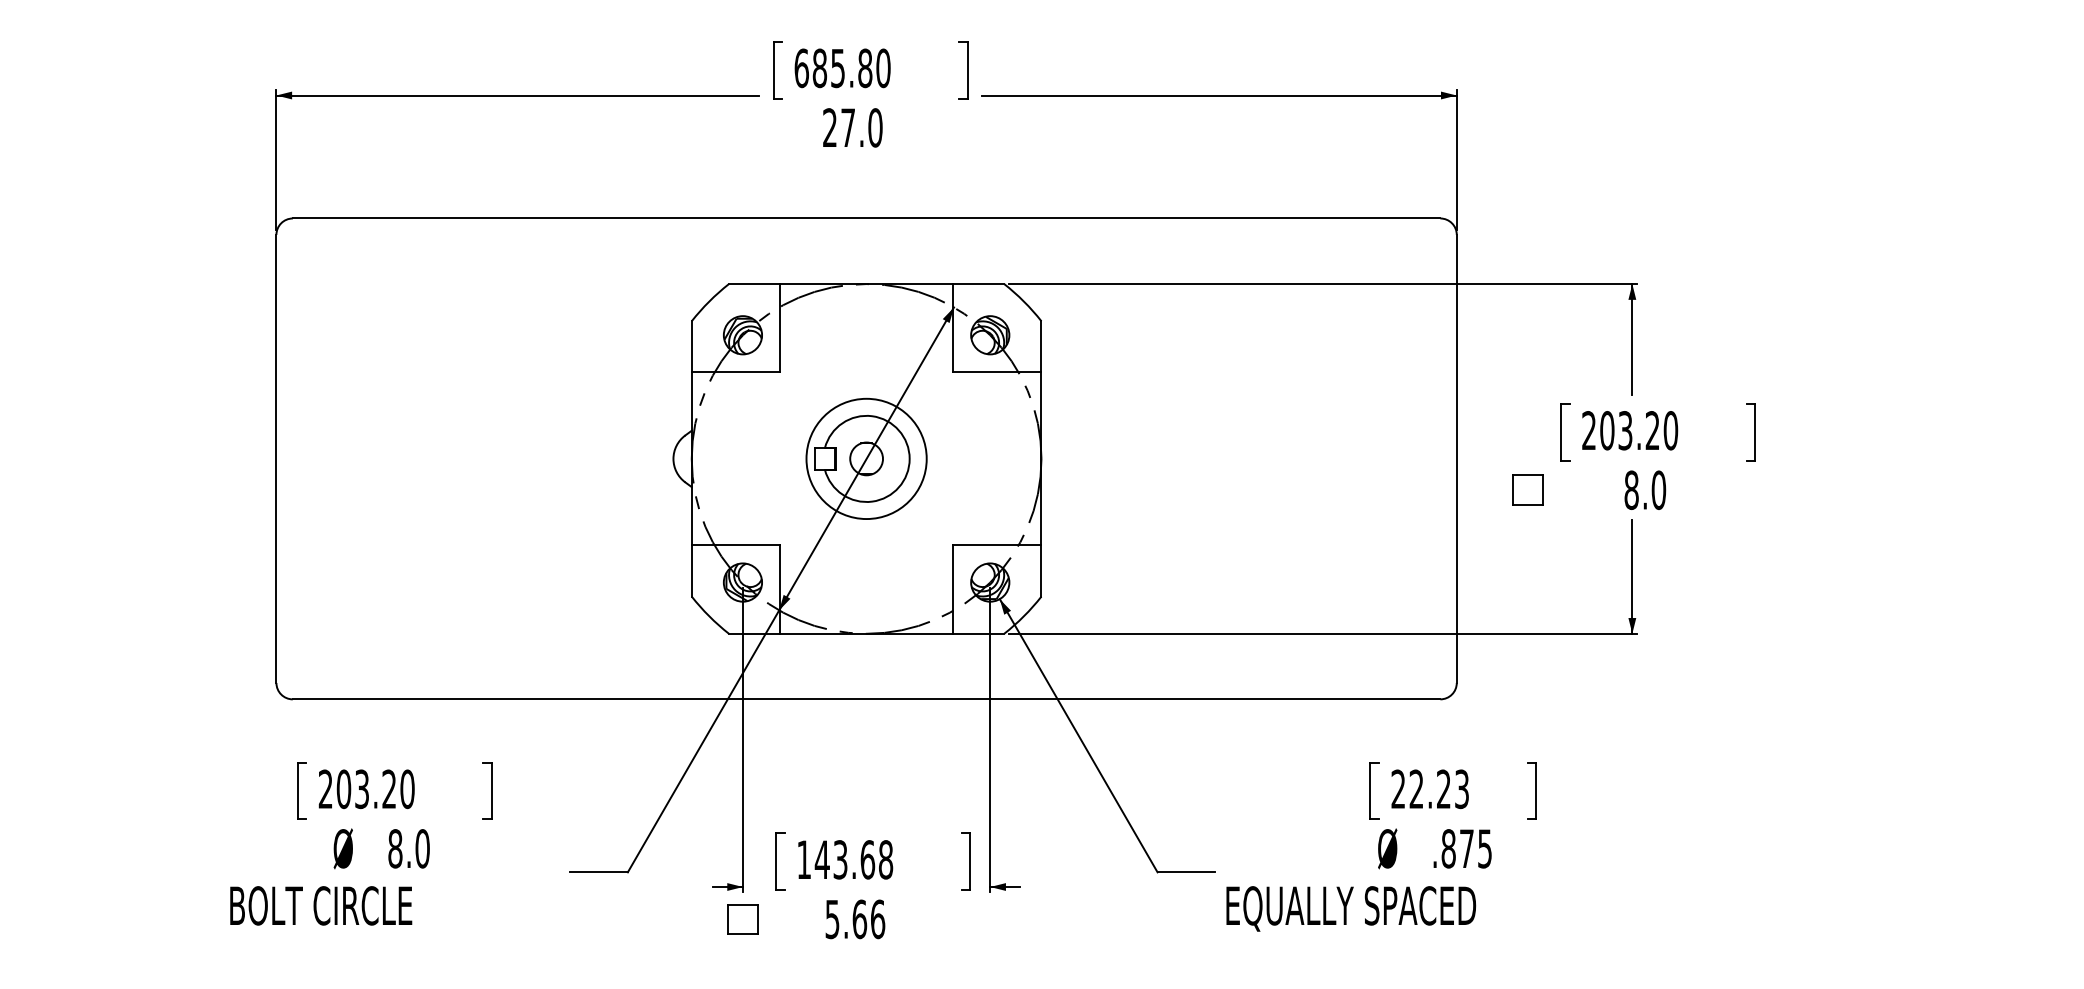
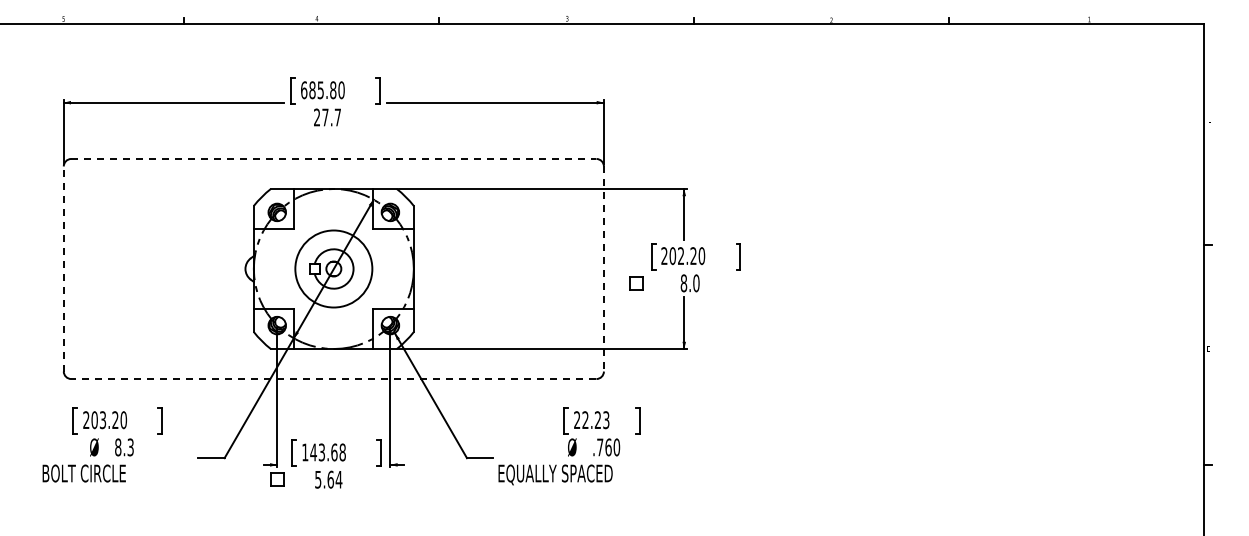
text: (874, 127) -> (337, 117), 27.0 -> 27.7
line: (865, 217) -> (333, 158), solid -> dashed
text: (1626, 431) -> (681, 256), 203.20 -> 202.20
circle: (865, 457) -> (333, 268), size x1.4
line: (275, 459) -> (63, 269), solid -> dashed
line: (1455, 459) -> (603, 269), solid -> dashed
line: (865, 700) -> (333, 379), solid -> dashed
text: (422, 848) -> (130, 447), 8.0 -> 8.3
text: (1466, 848) -> (608, 447), .875 -> .760
text: (876, 918) -> (338, 479), 5.66 -> 5.64

